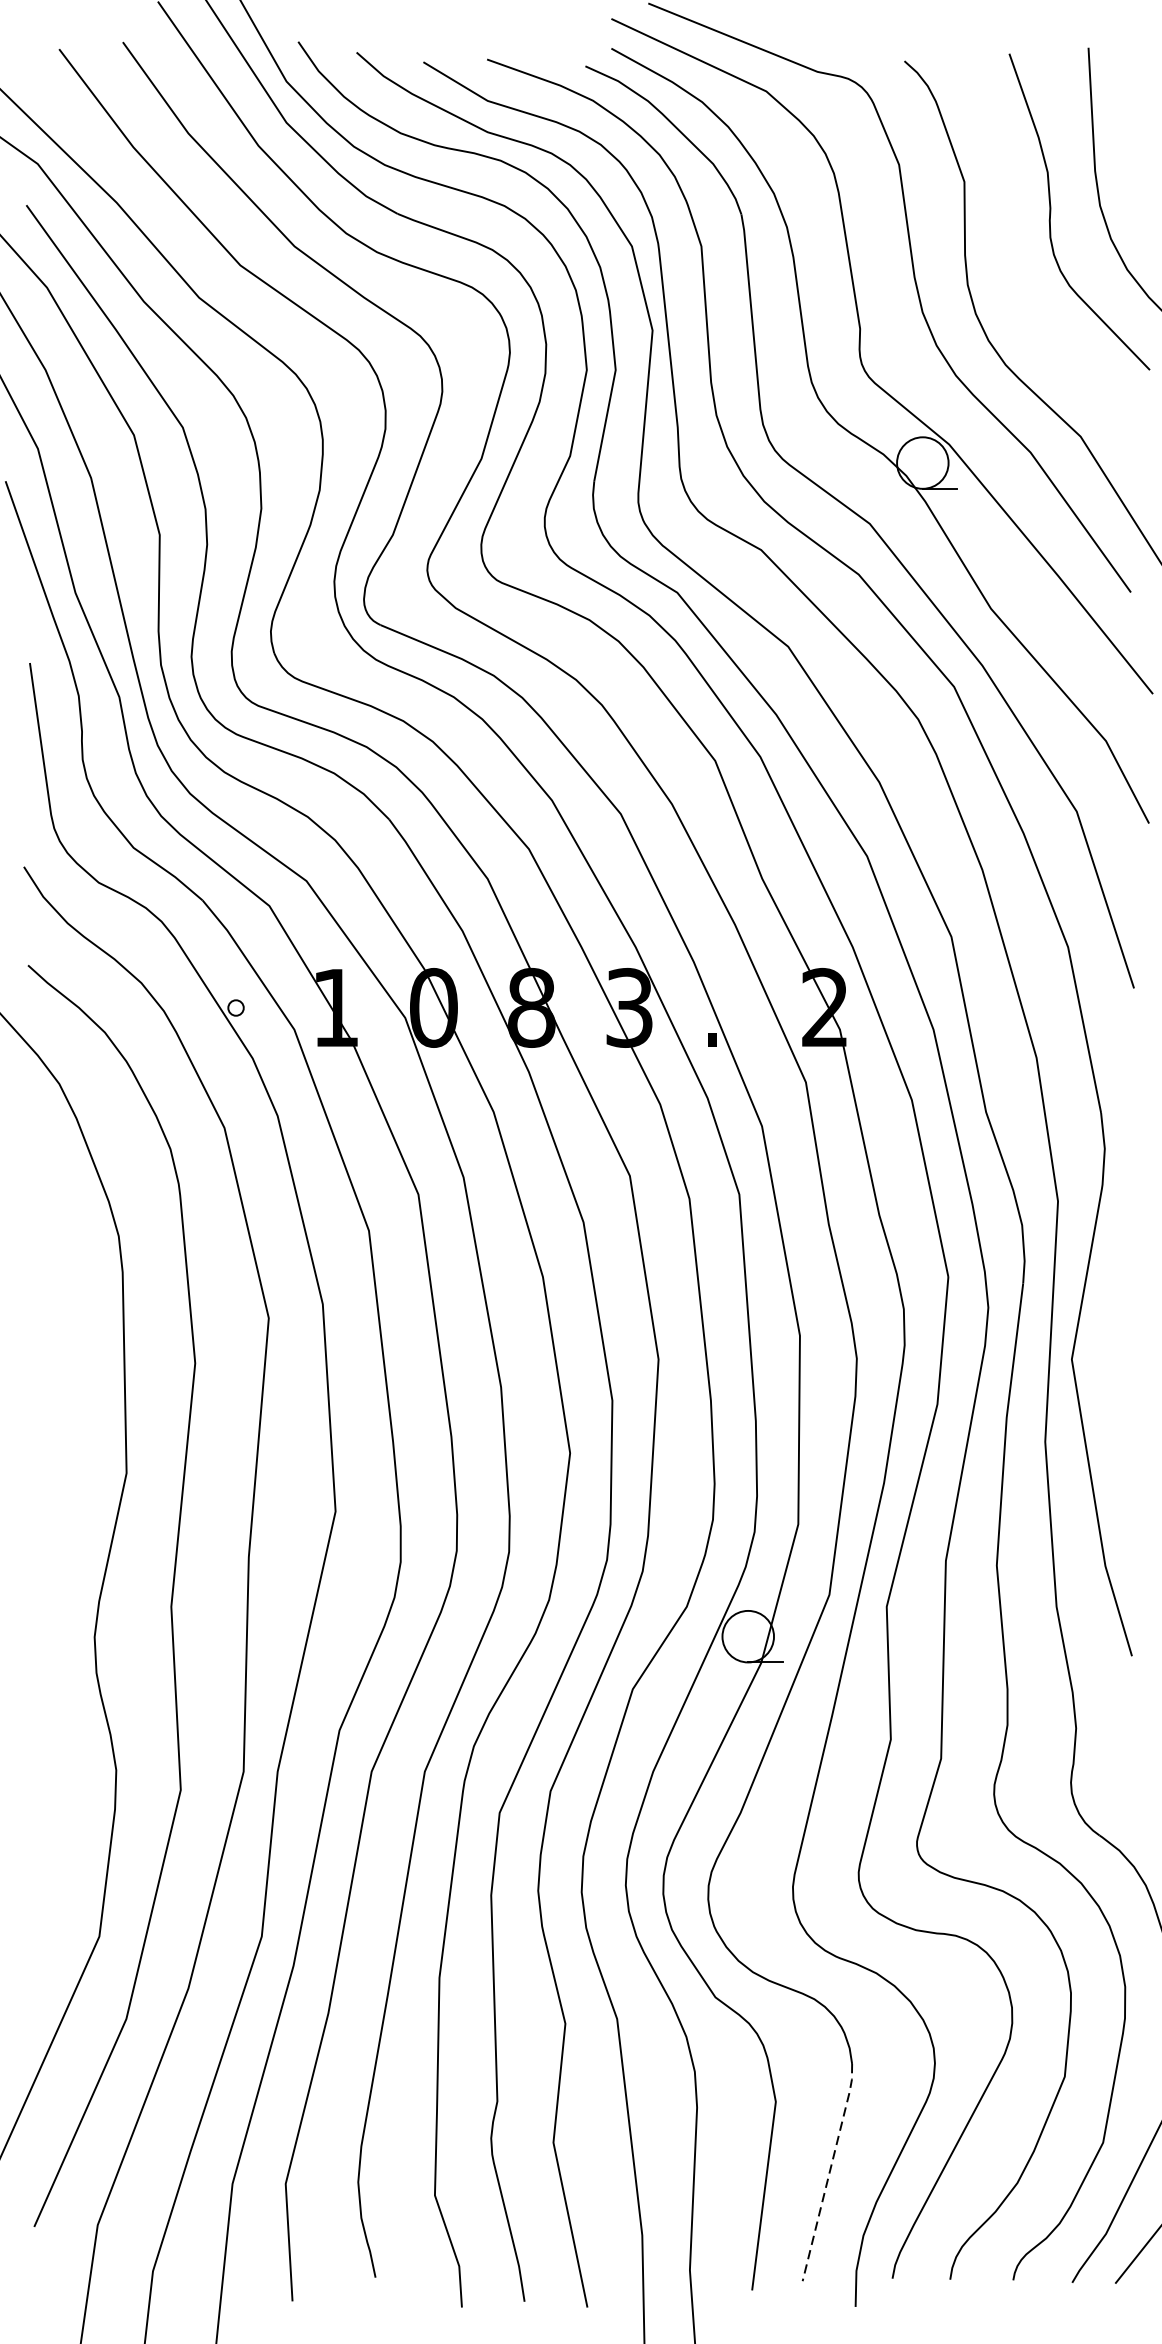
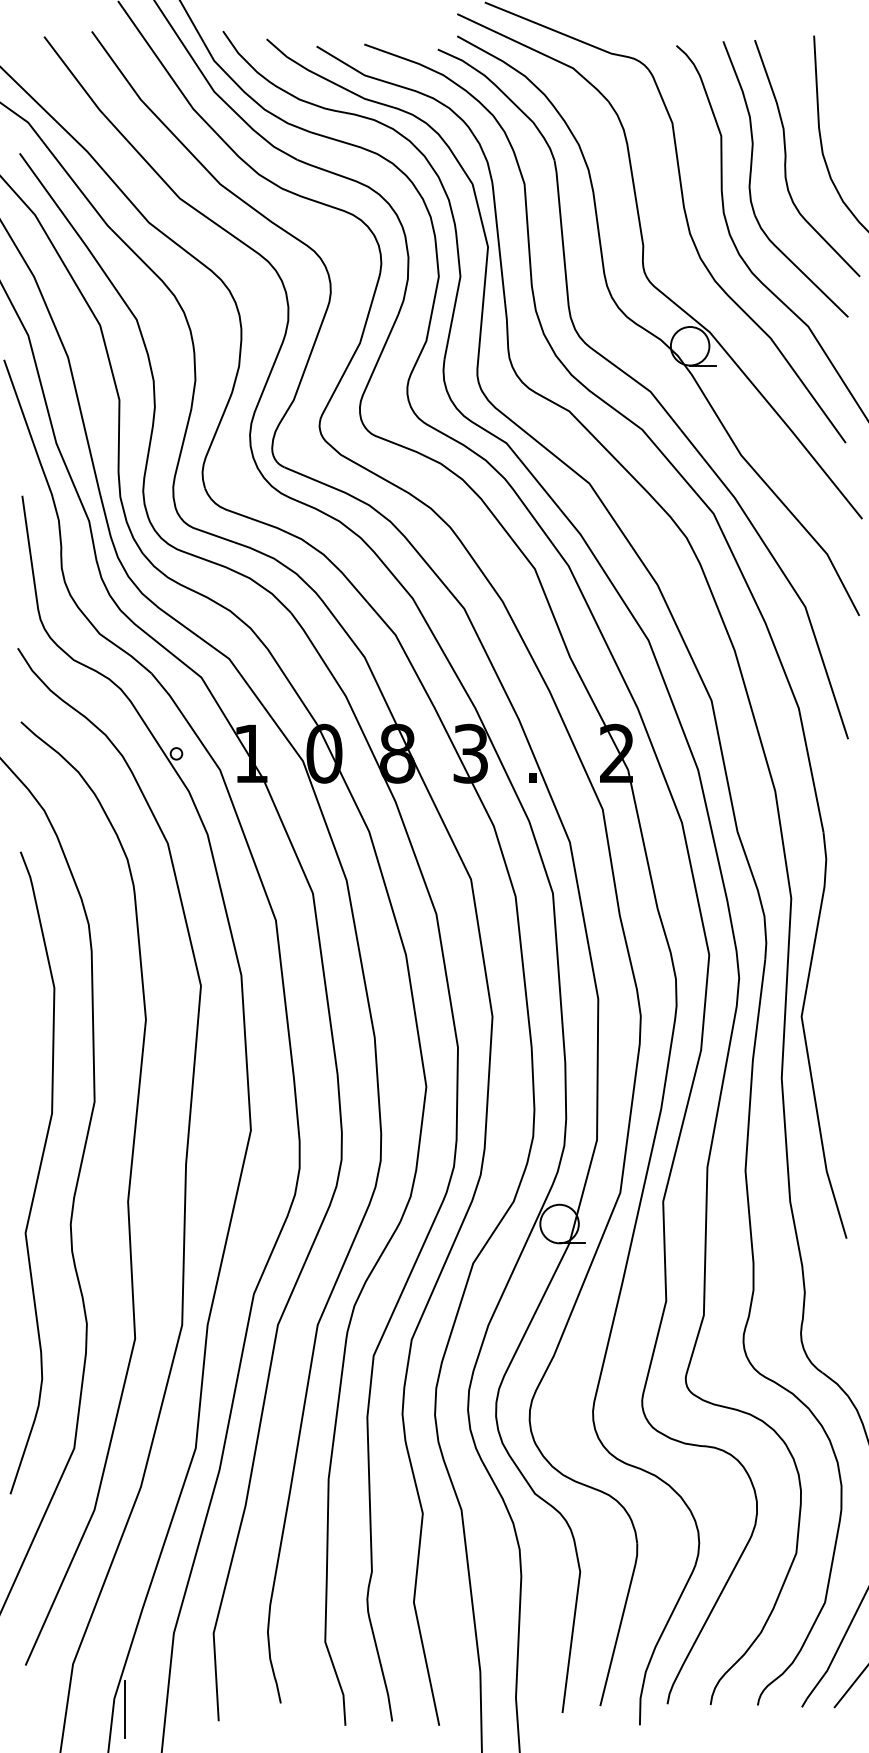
part: (1004, 238) -> (751, 178), added
curve: (50, 1569) -> (37, 1173), added
line: (829, 2170) -> (620, 1623), dashed -> solid
line: (167, 2285) -> (125, 1709), added

